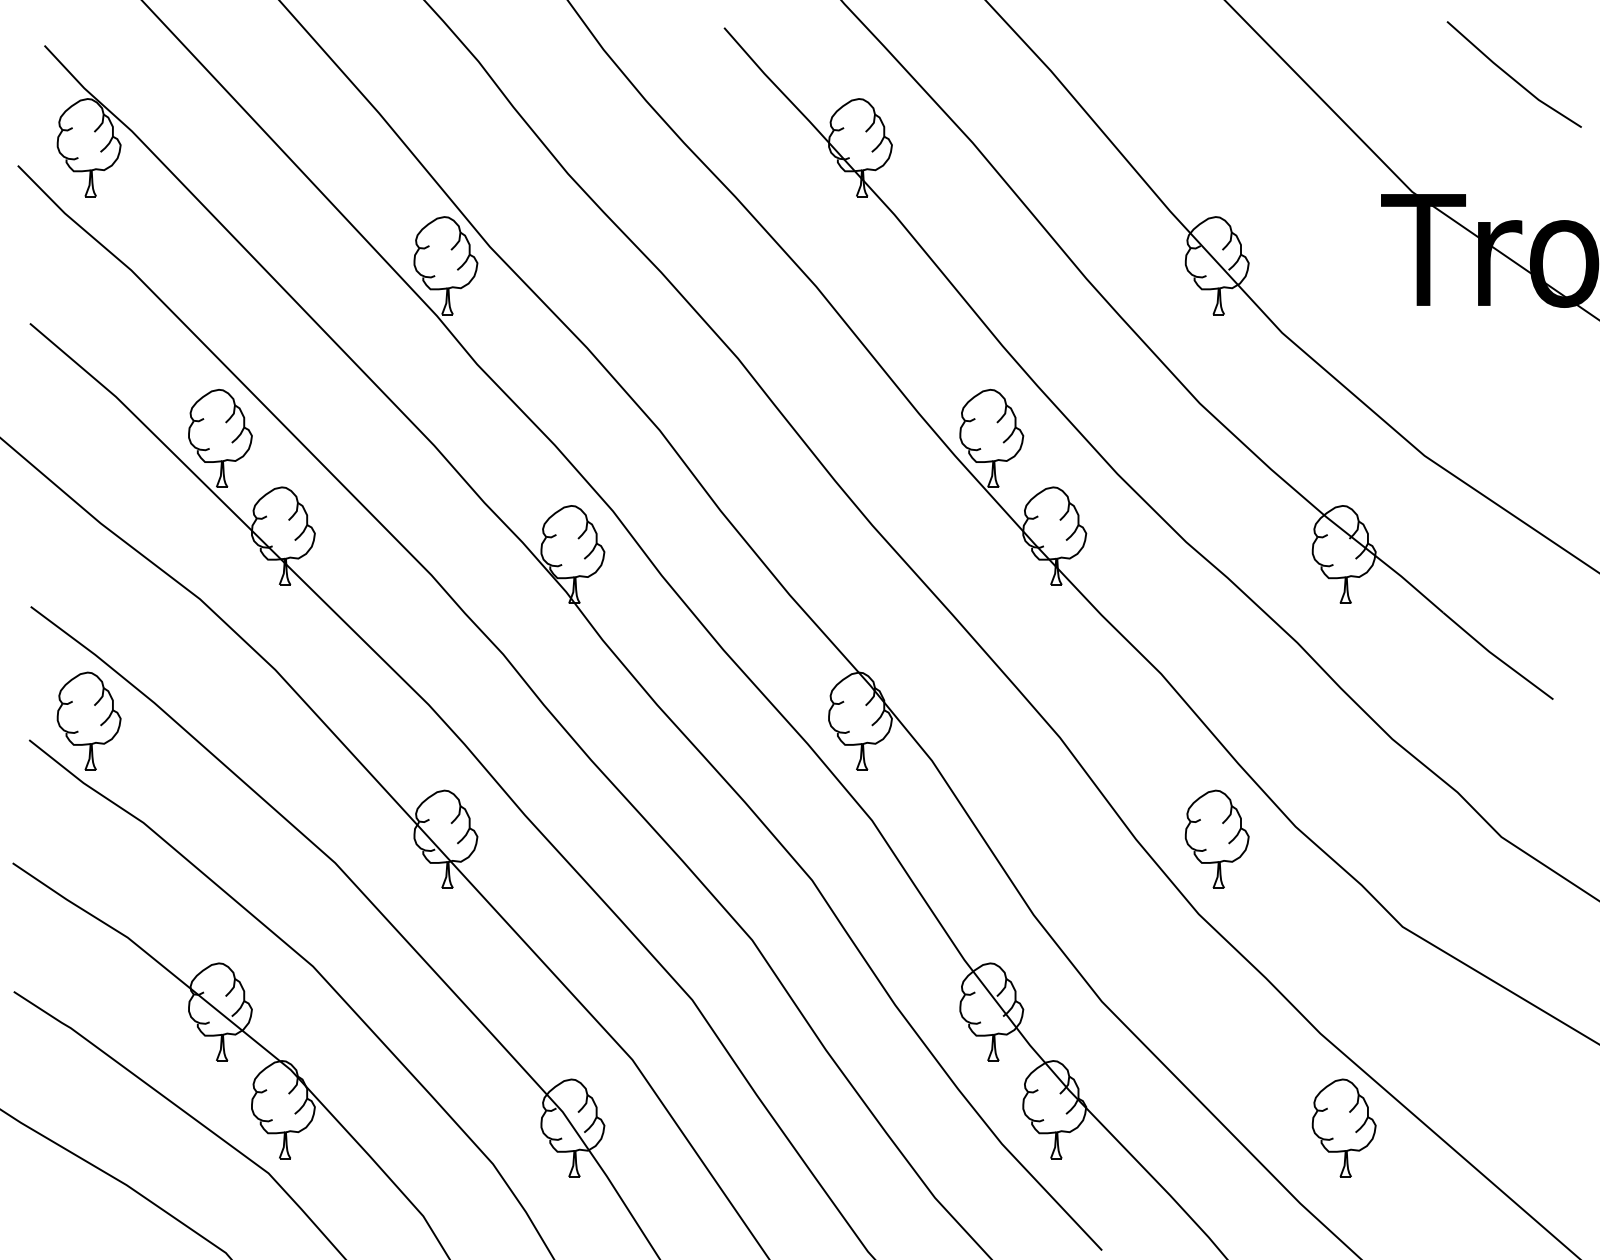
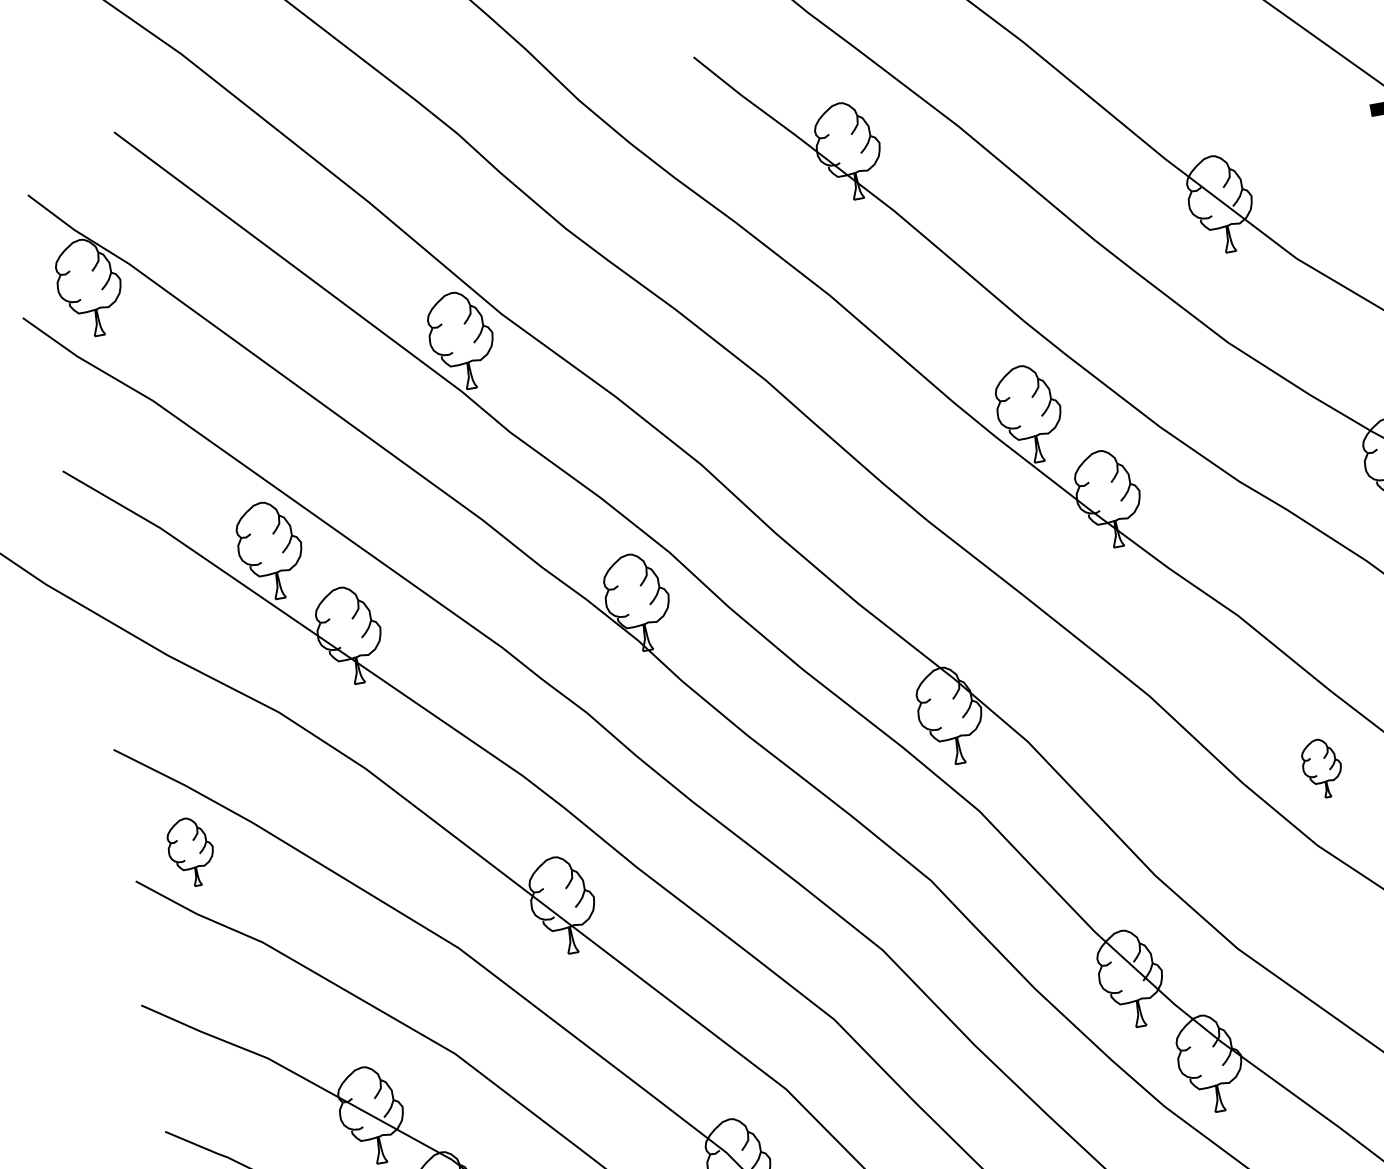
part: (88, 720) -> (190, 851), size x0.7
part: (1216, 838) -> (1321, 767), size x0.6

